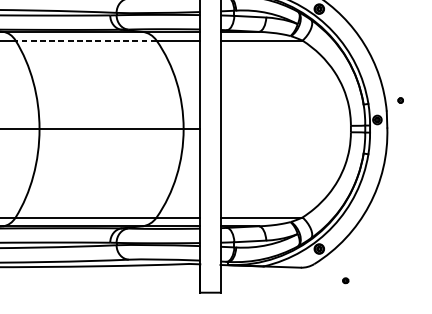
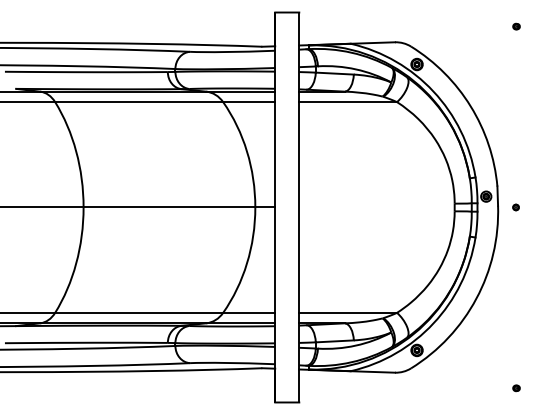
line: (85, 40) -> (138, 102), dashed -> solid
part: (400, 100) -> (515, 207), moved
part: (345, 280) -> (516, 388), moved

